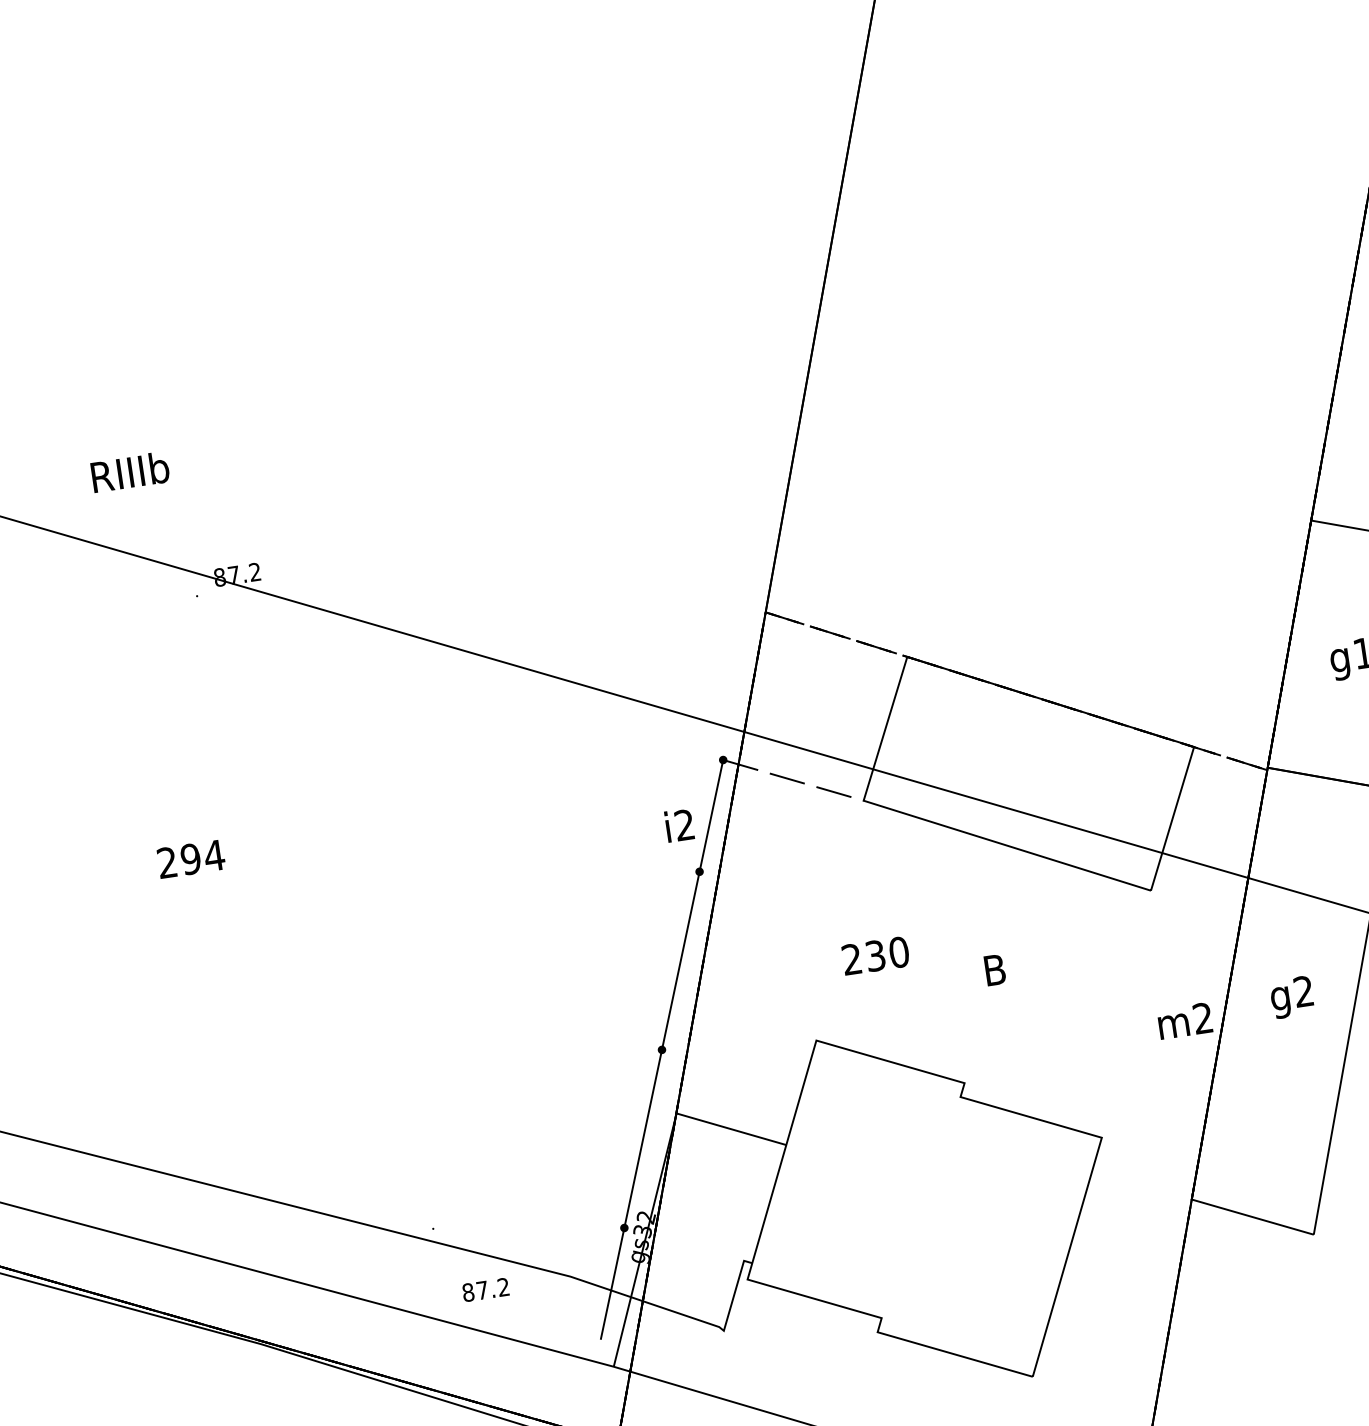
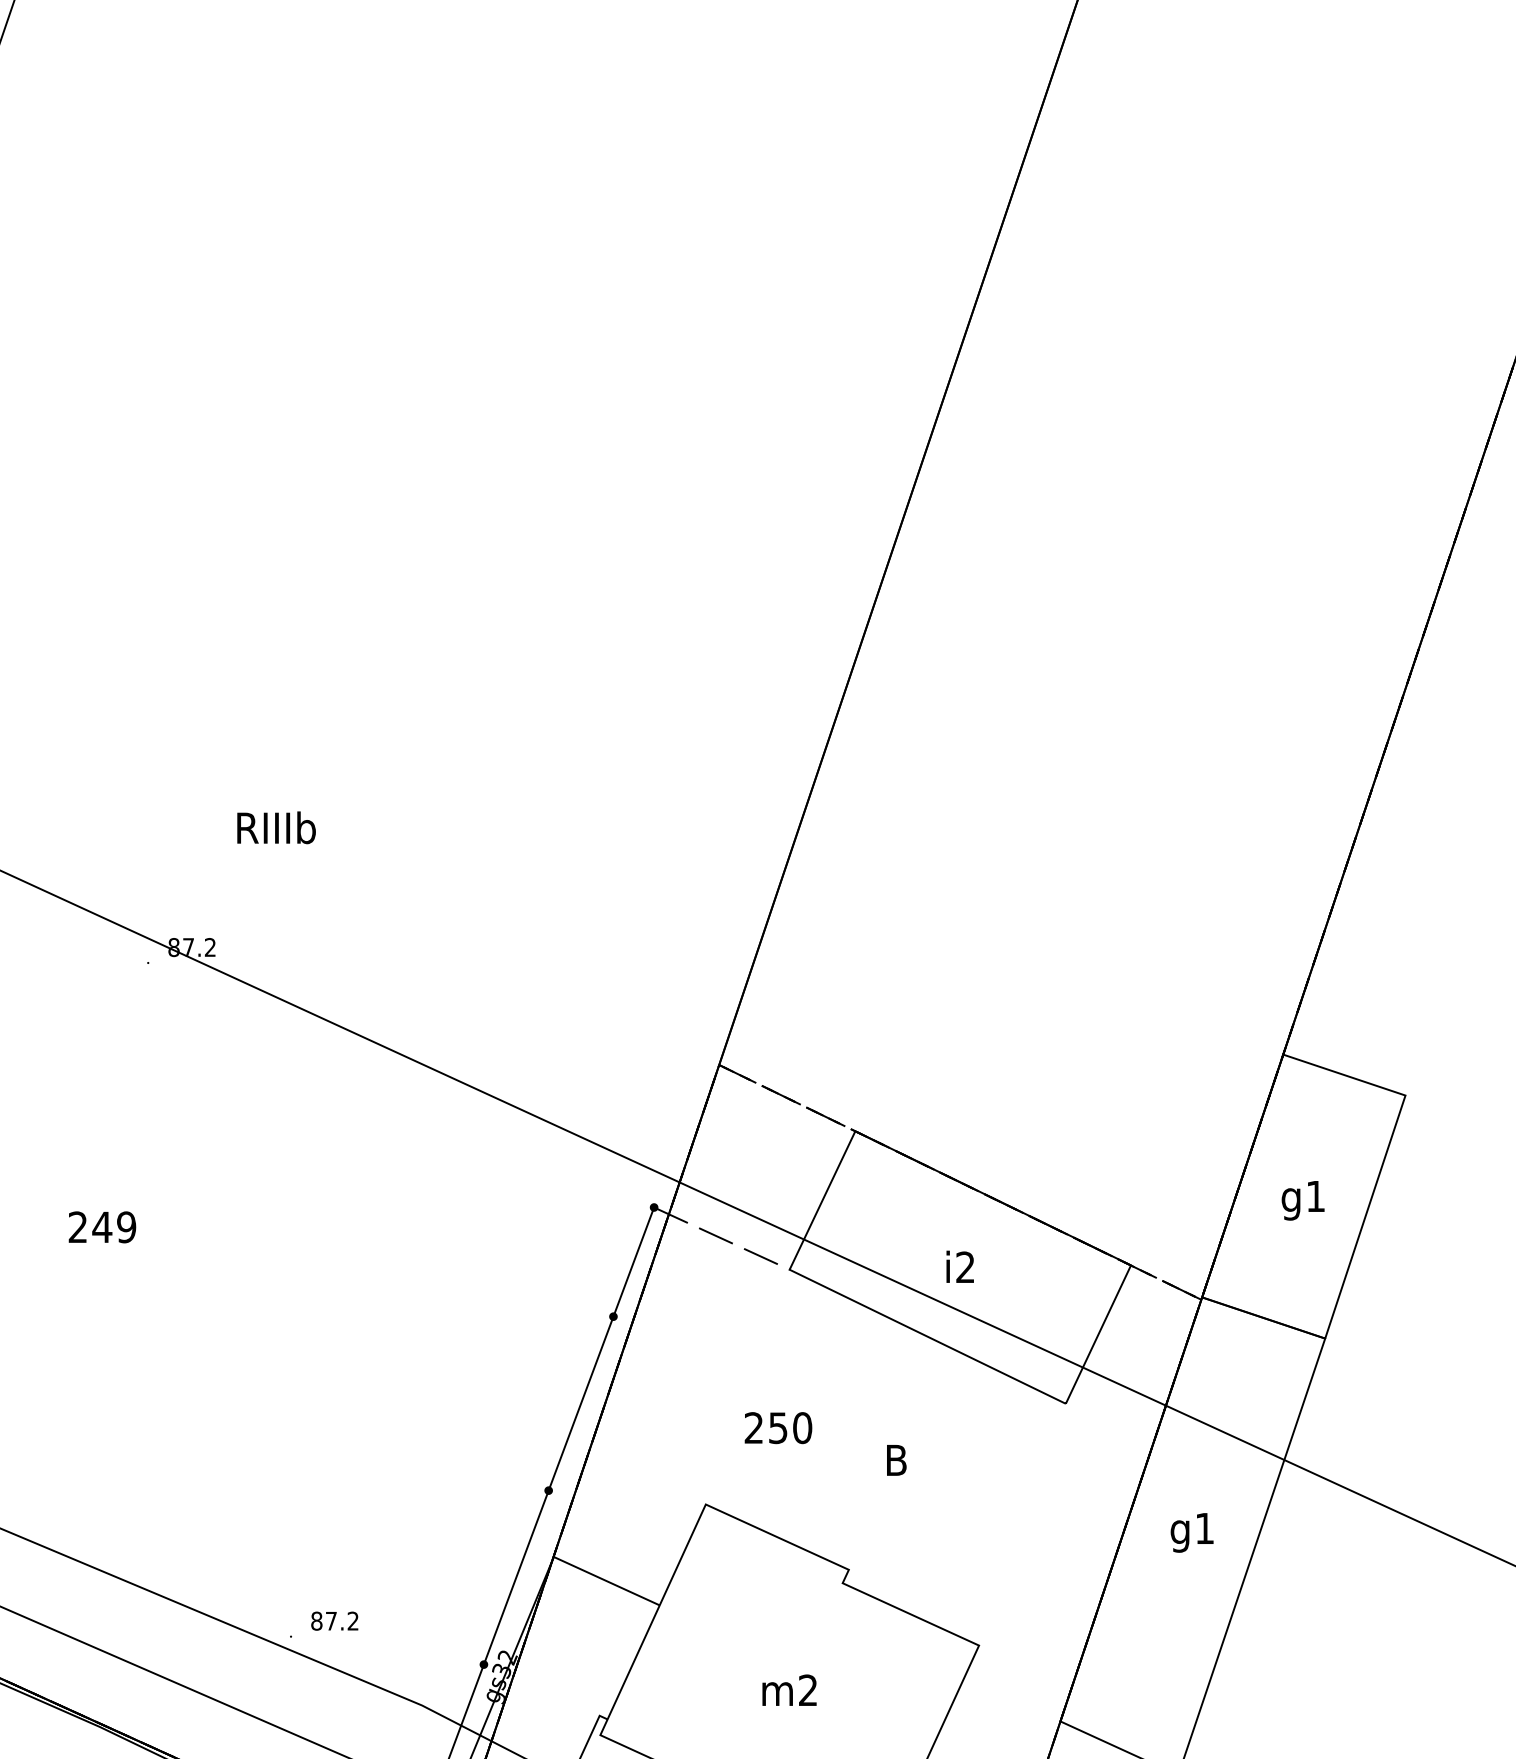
text: (130, 471) -> (276, 827), moved
text: (678, 825) -> (959, 1266), moved
text: (202, 857) -> (114, 1227), 294 -> 249
text: (875, 955) -> (778, 1427), 230 -> 250
text: (1303, 990) -> (1204, 1527), g2 -> g1
text: (1184, 1020) -> (789, 1689), moved
text: (485, 1289) -> (334, 1620), moved

